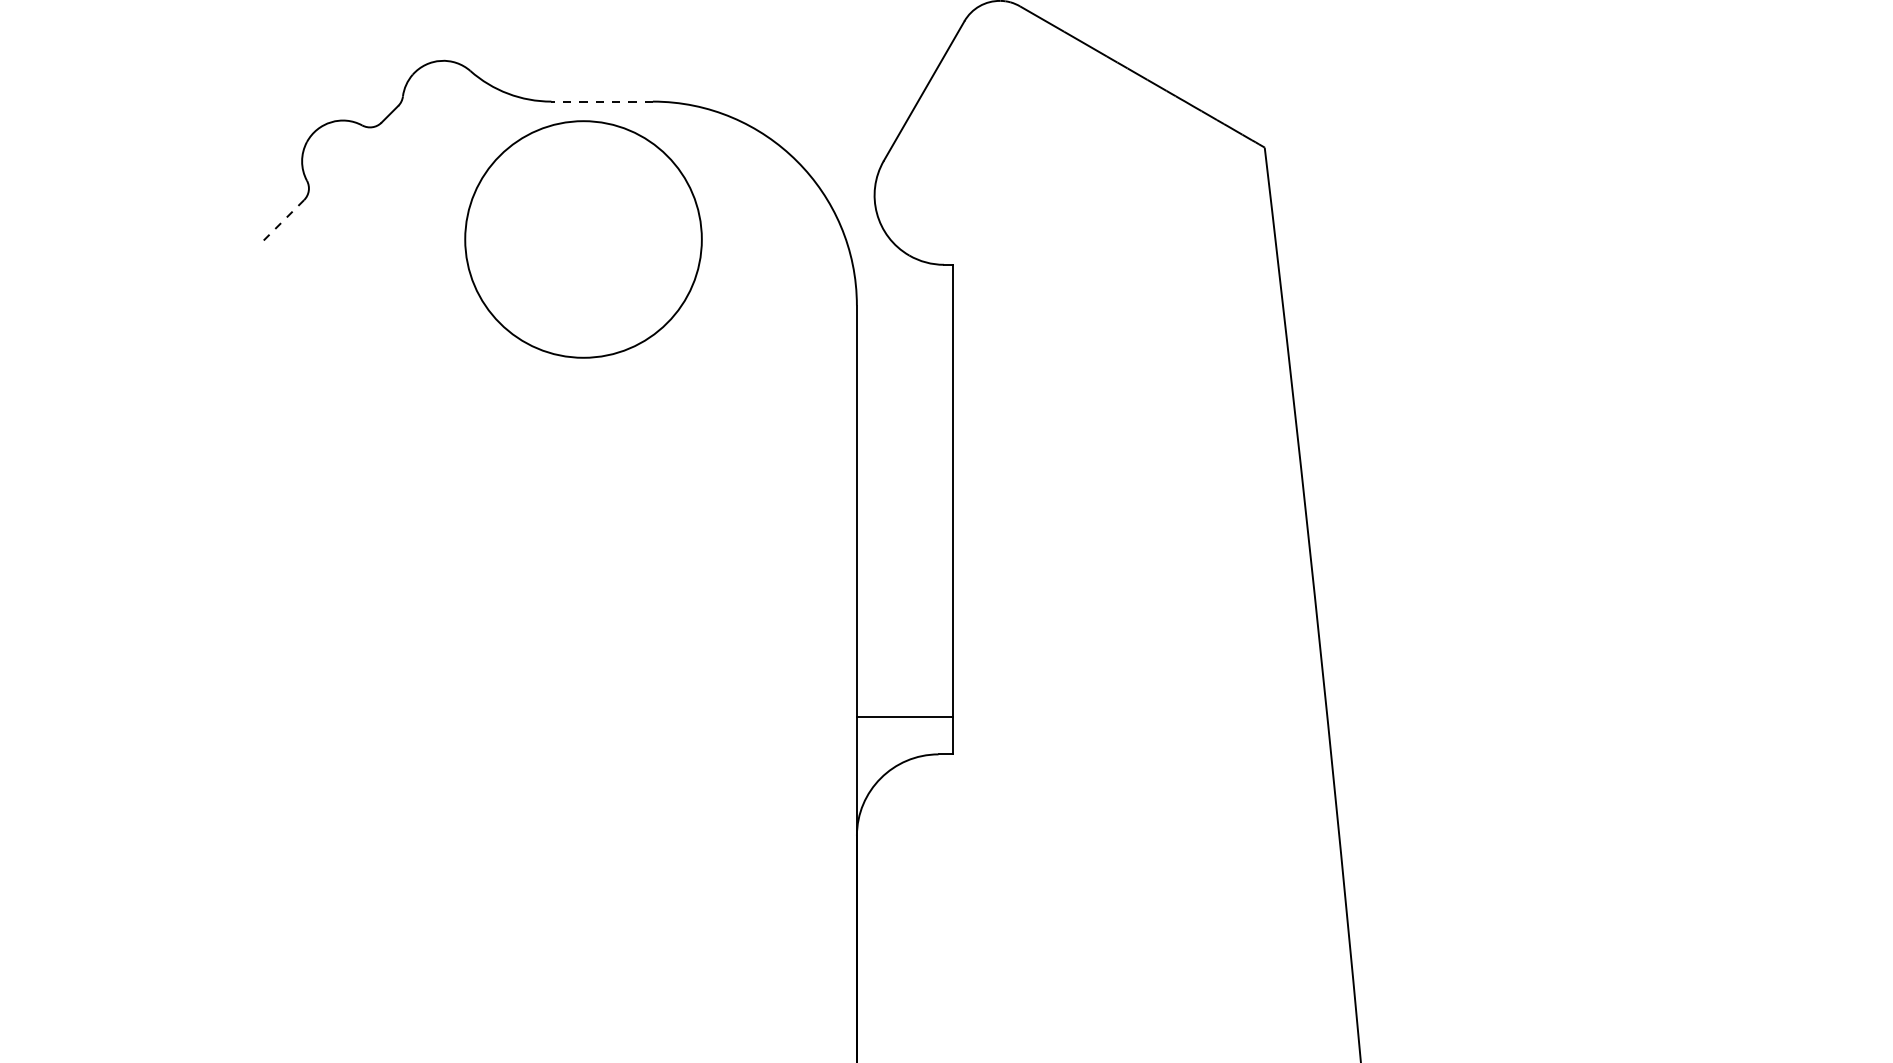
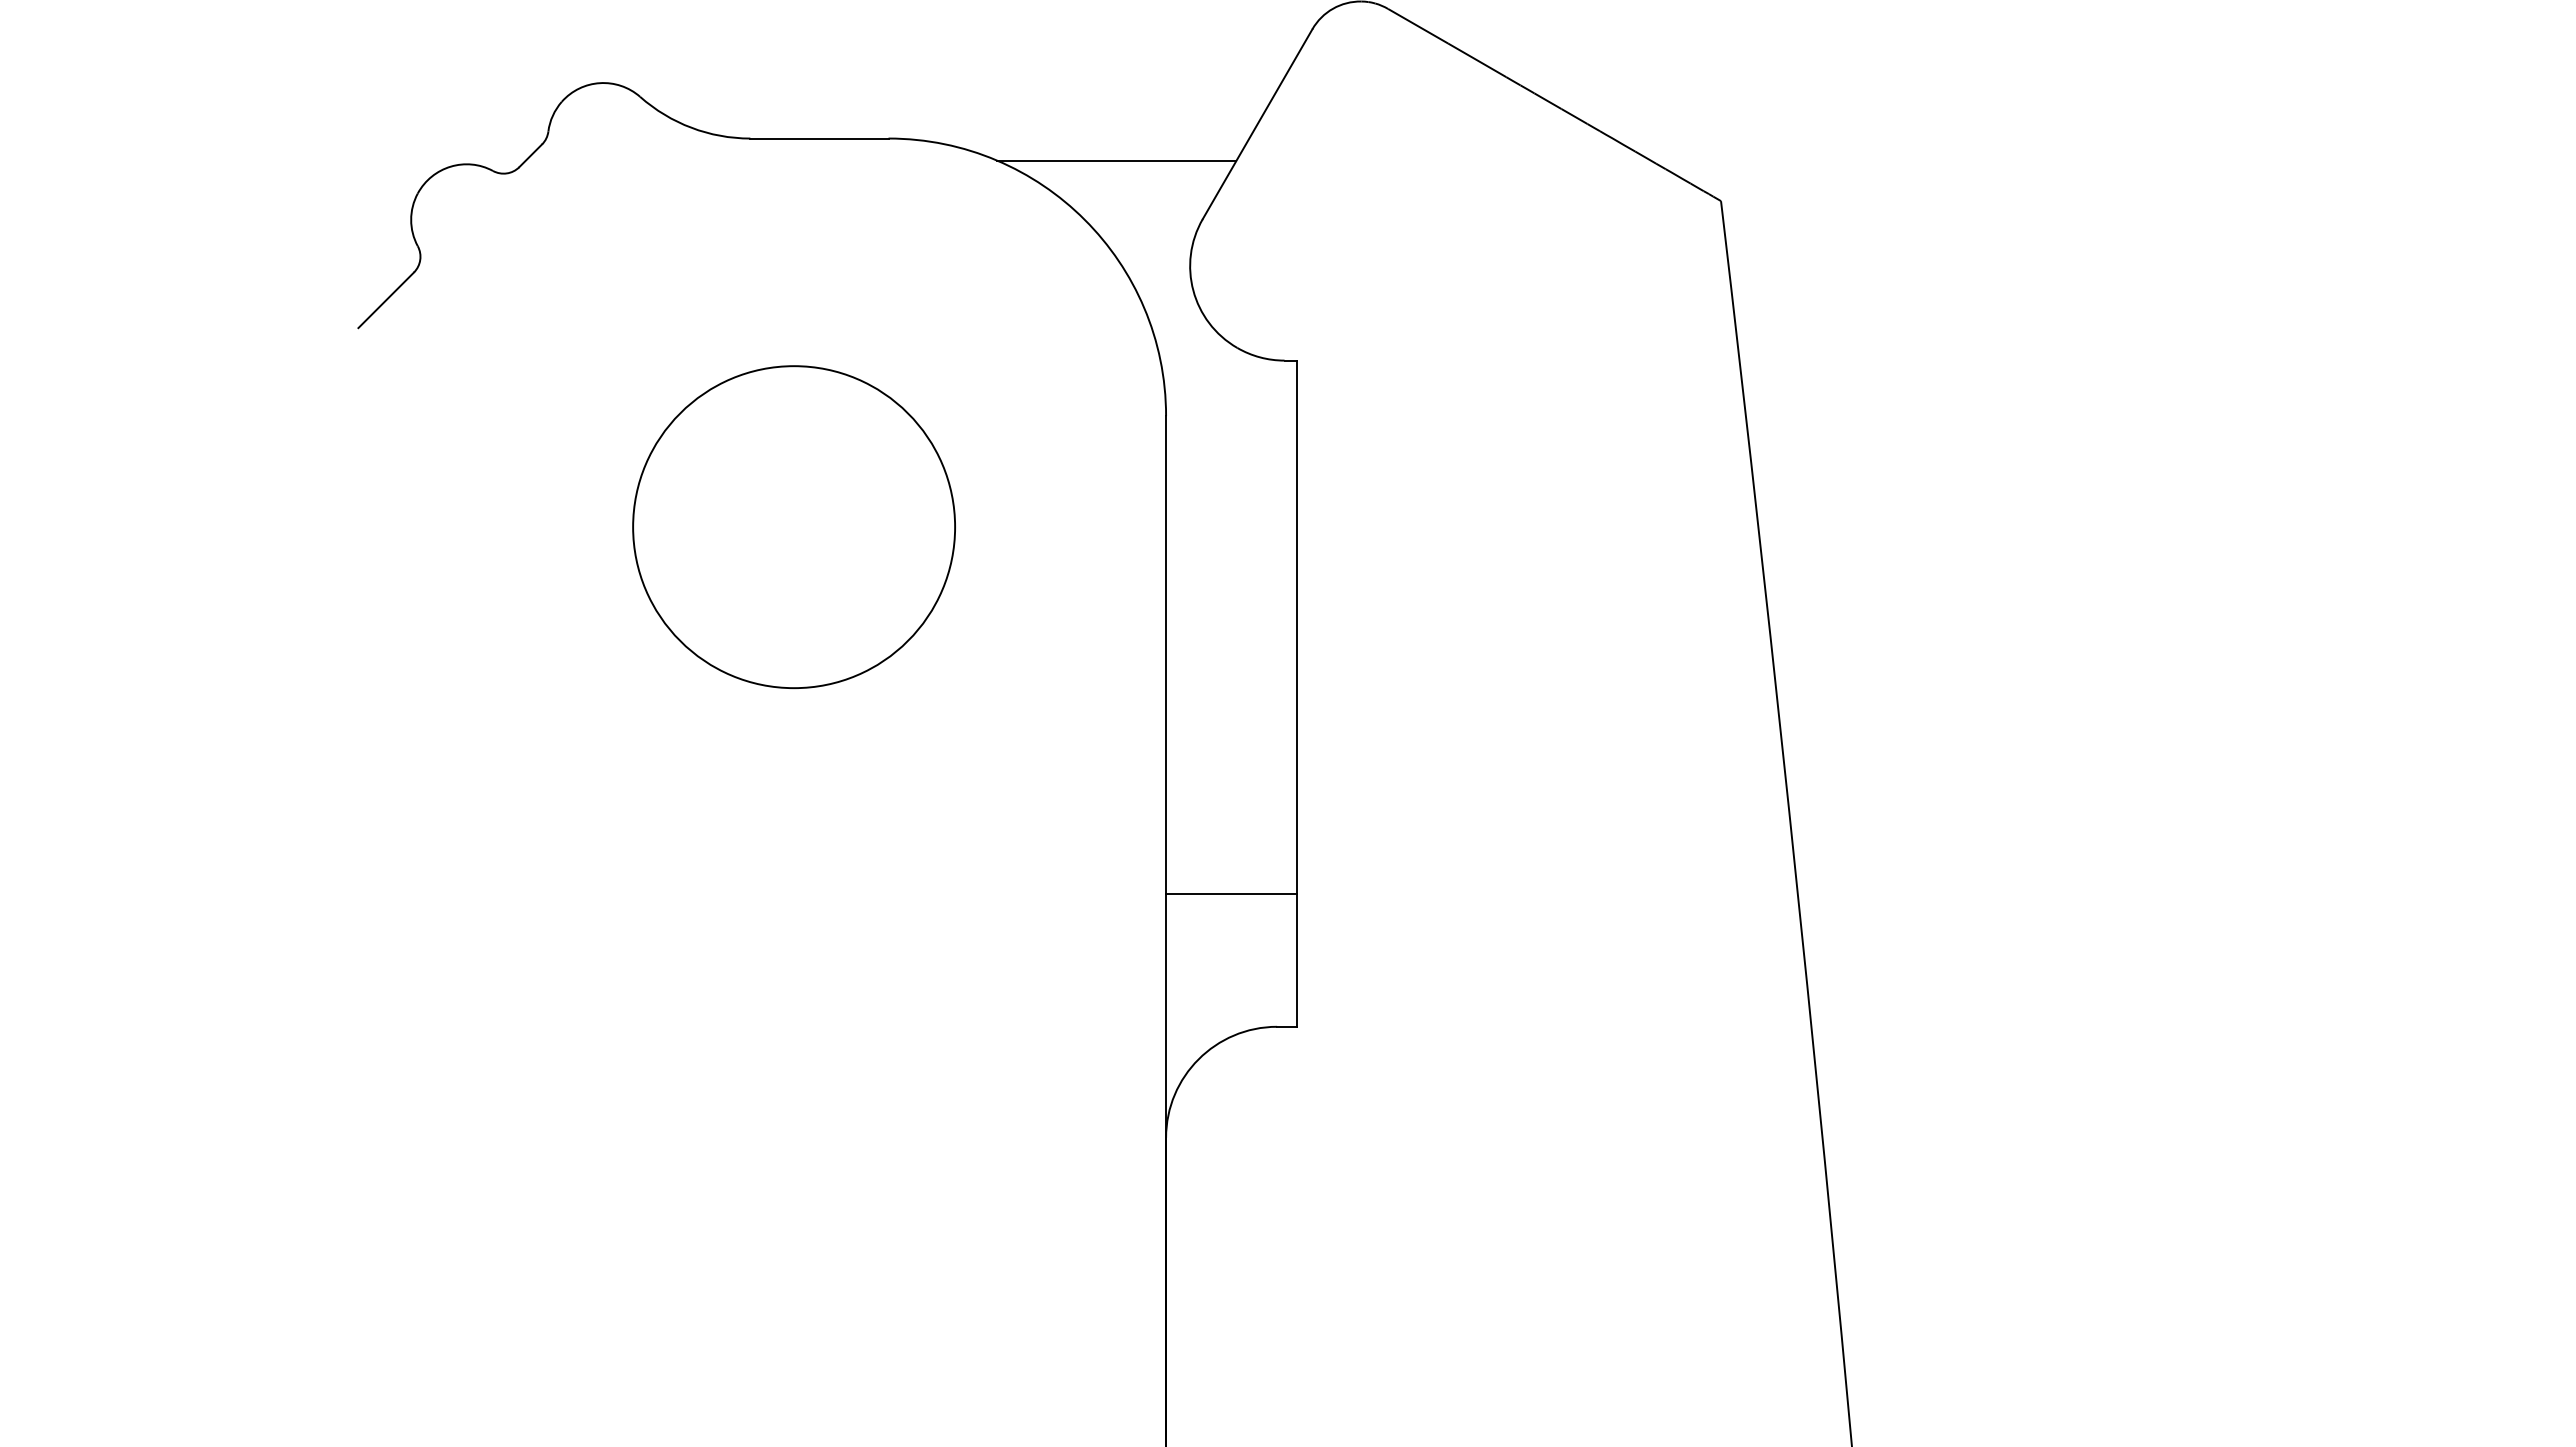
line: (601, 101) -> (818, 138), dashed -> solid
line: (820, 117) -> (1116, 160), added
line: (283, 220) -> (385, 300), dashed -> solid
part: (583, 239) -> (793, 527), moved
line: (904, 717) -> (1231, 893), moved

